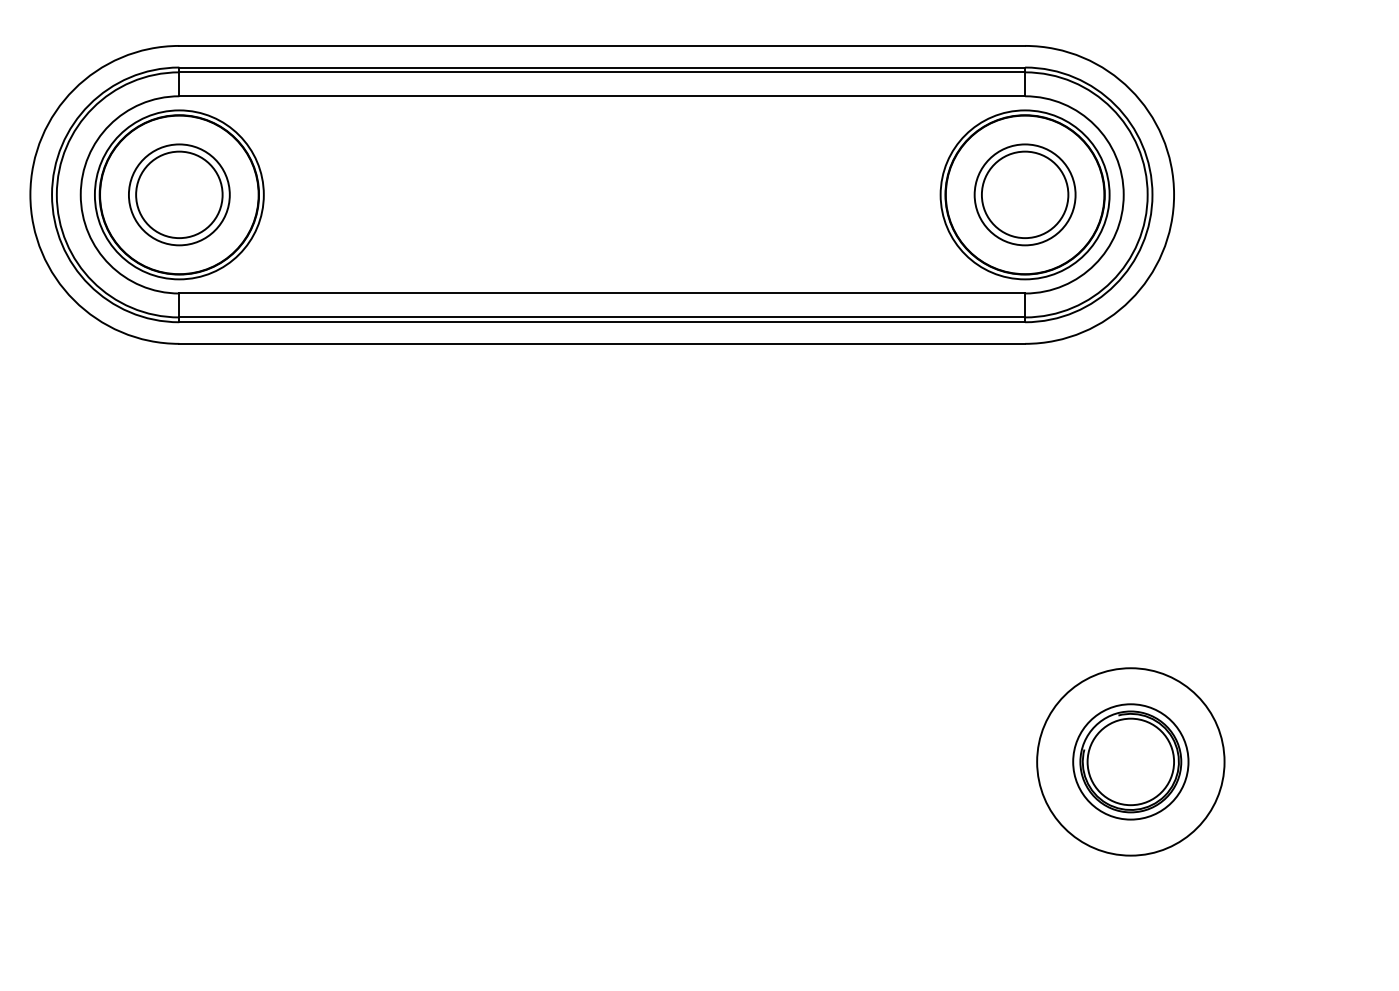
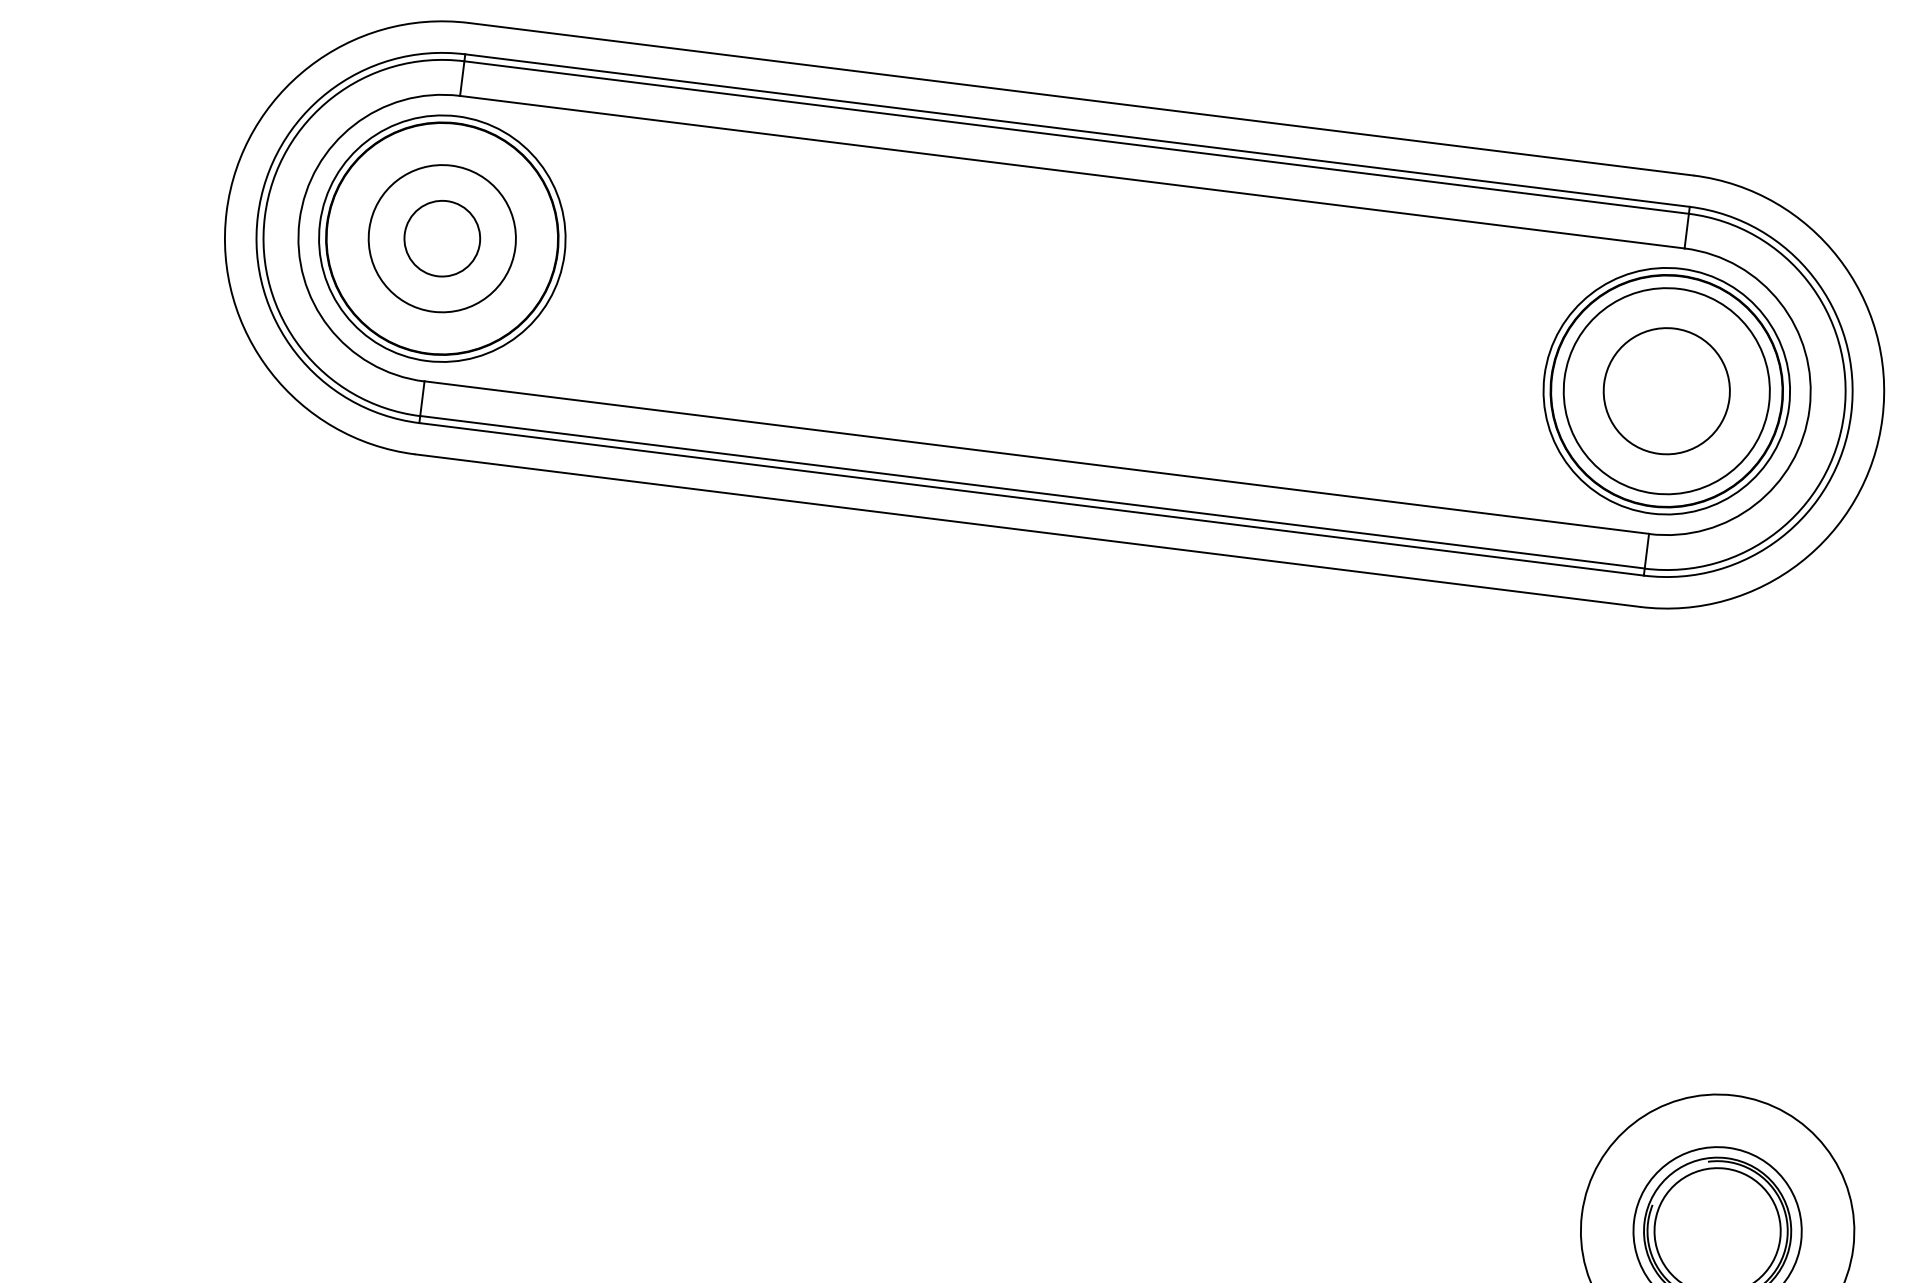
circle: (179, 194) -> (442, 238), size x0.6
circle: (1024, 194) -> (1665, 390), size x1.4

